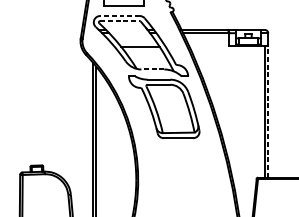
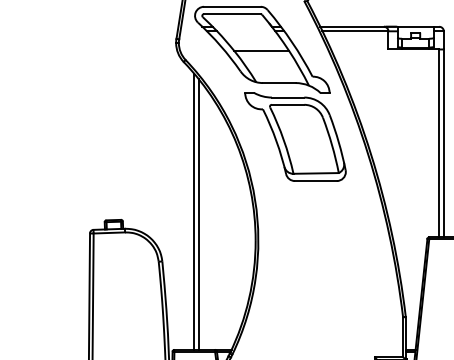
line: (119, 15) -> (231, 6), dashed -> solid
line: (120, 21) -> (232, 14), dashed -> solid
line: (152, 69) -> (278, 83), dashed -> solid
line: (268, 111) -> (443, 143), dashed -> solid

